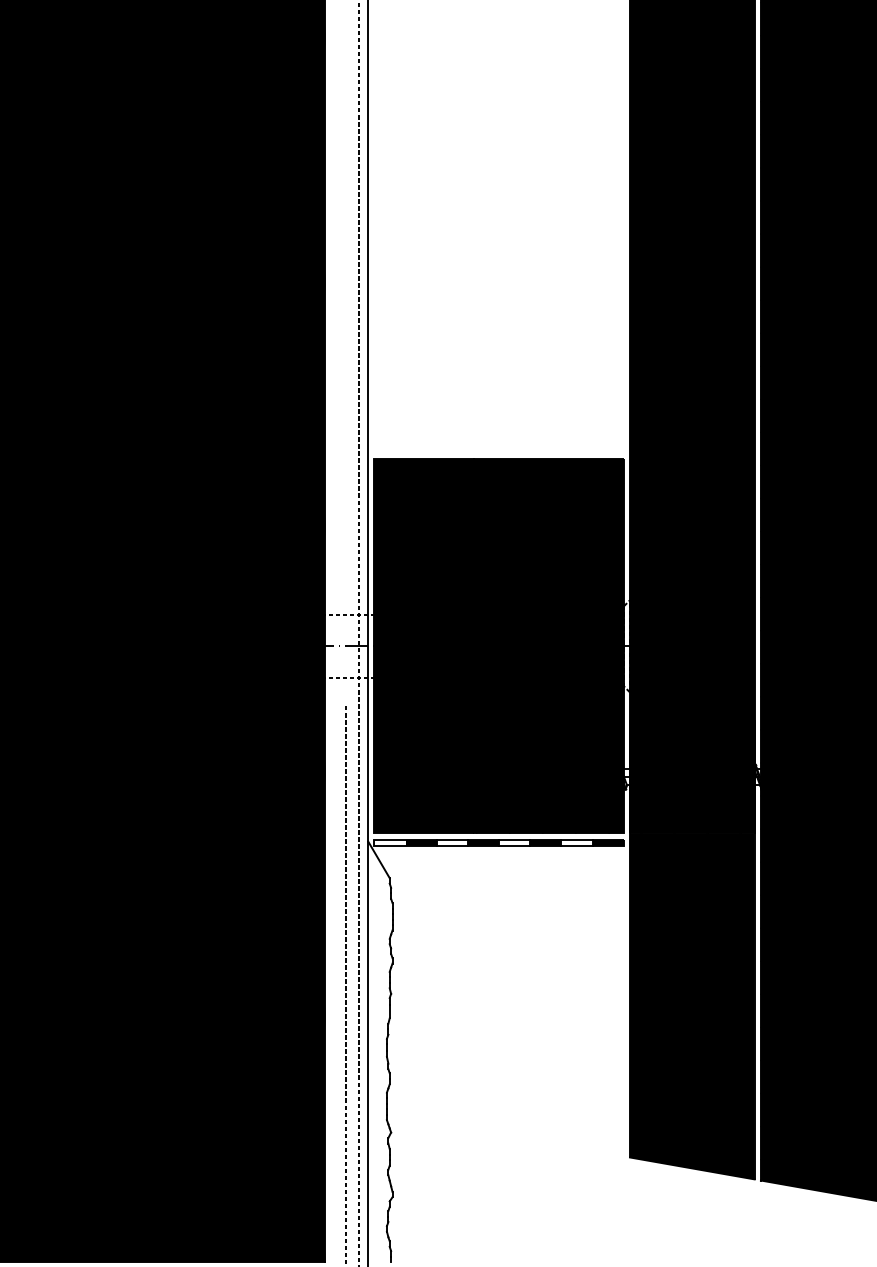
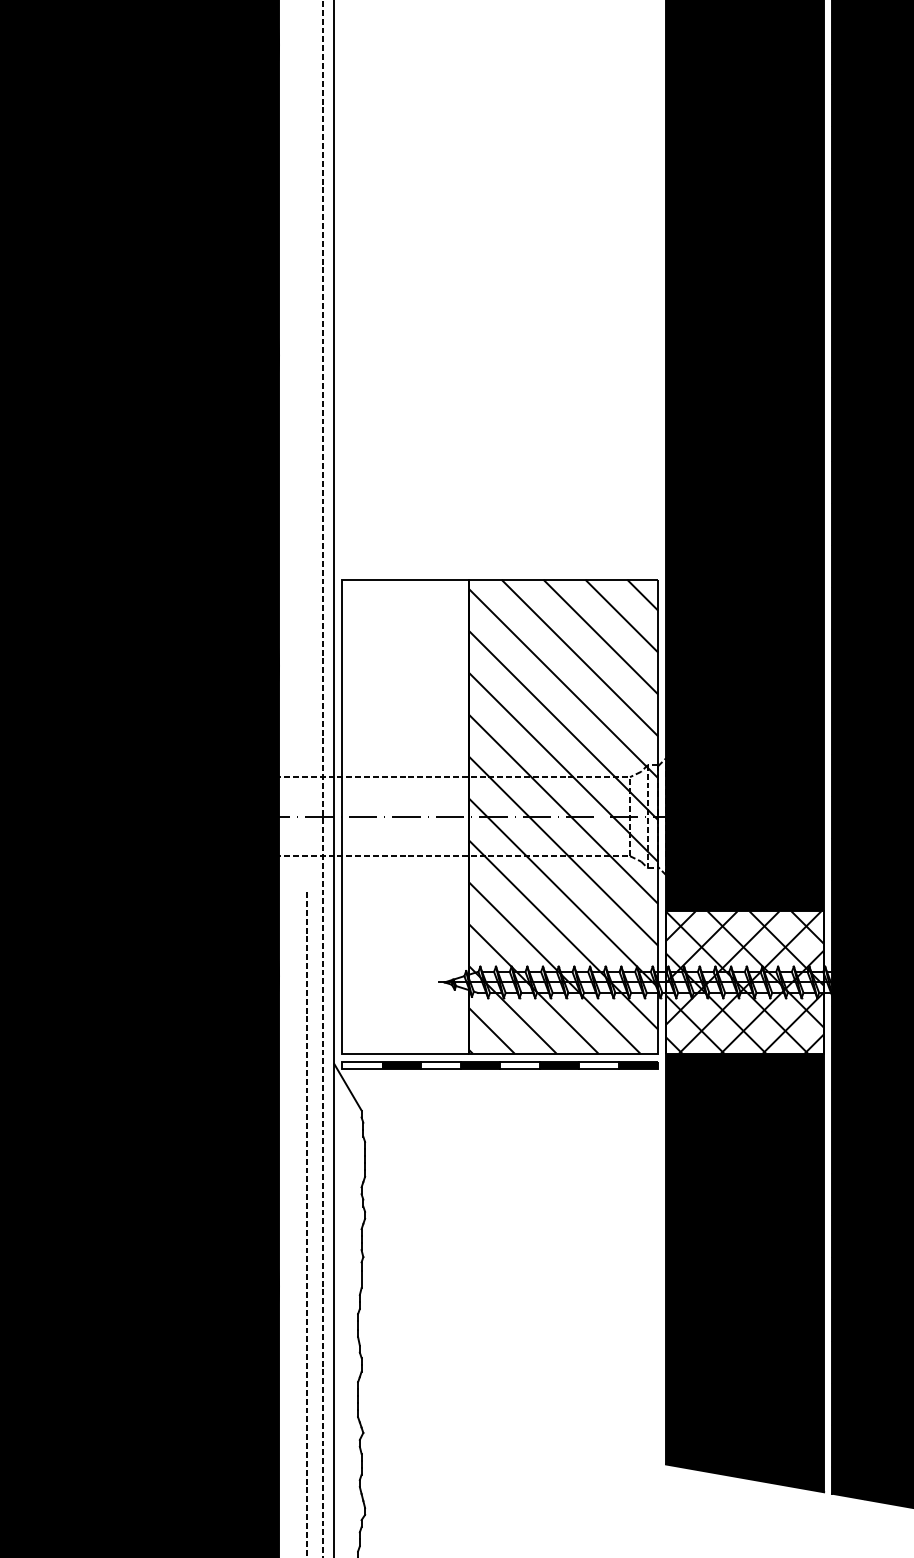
fill: (498, 646) -> (499, 816), removed
fill: (692, 777) -> (745, 982), removed

